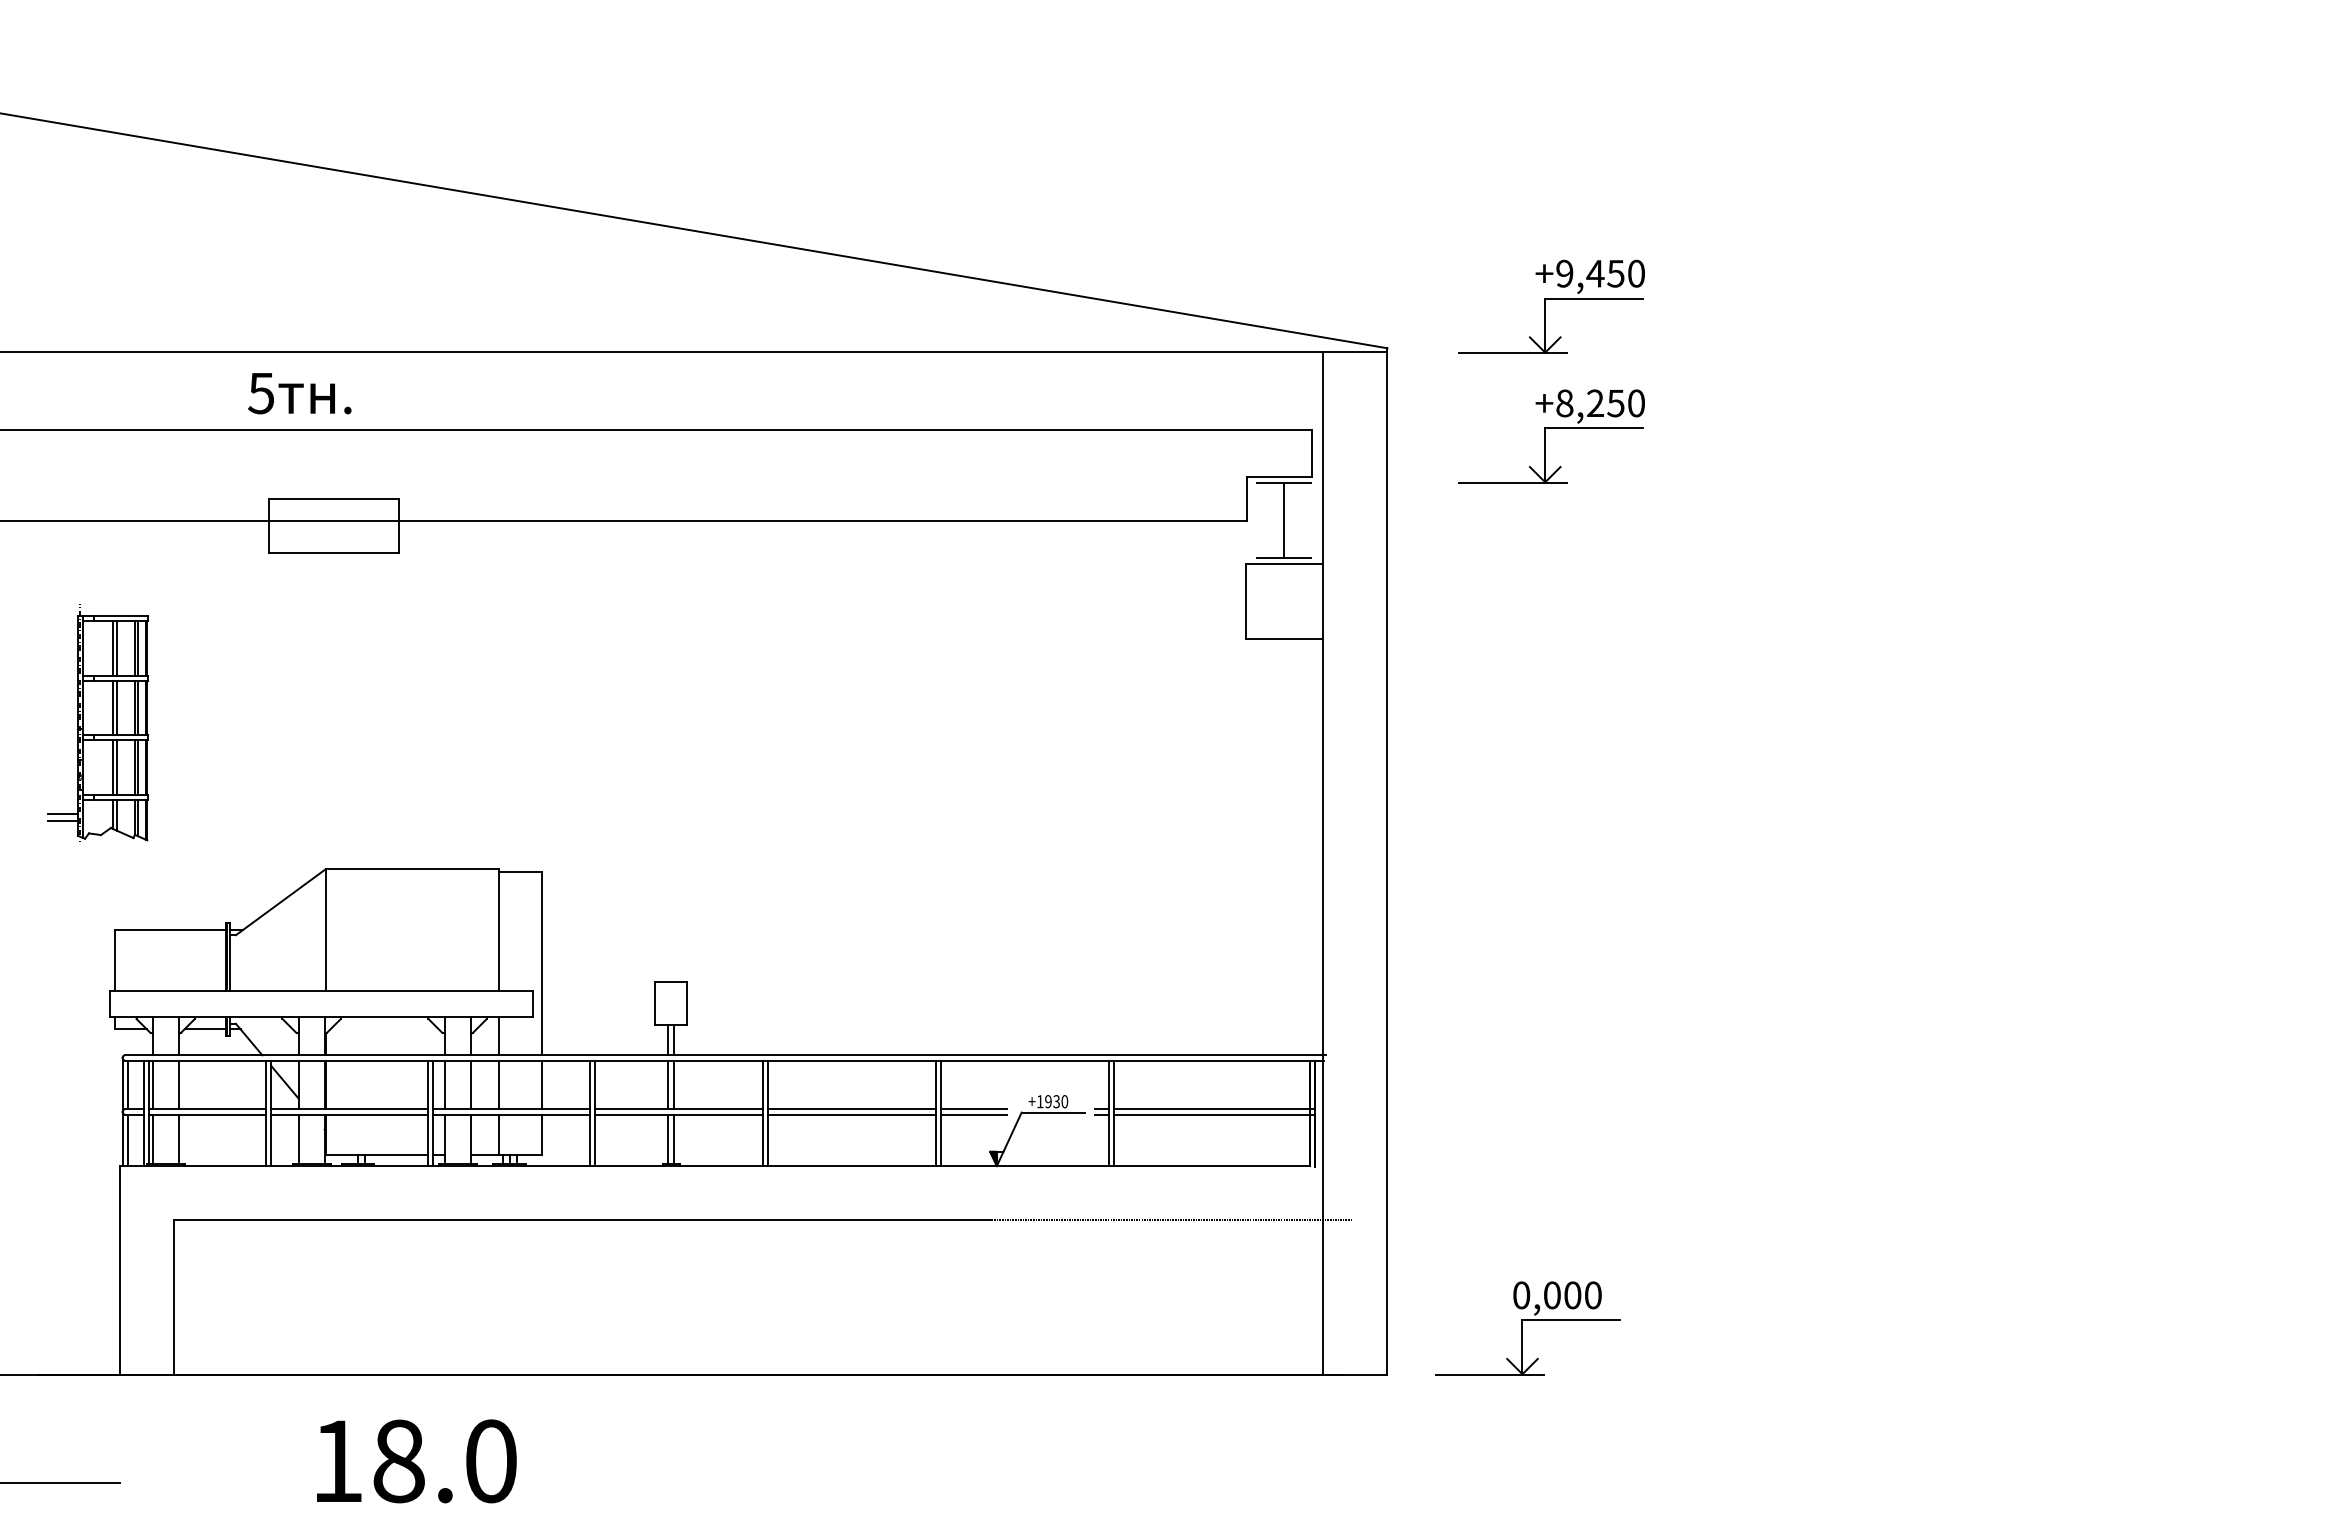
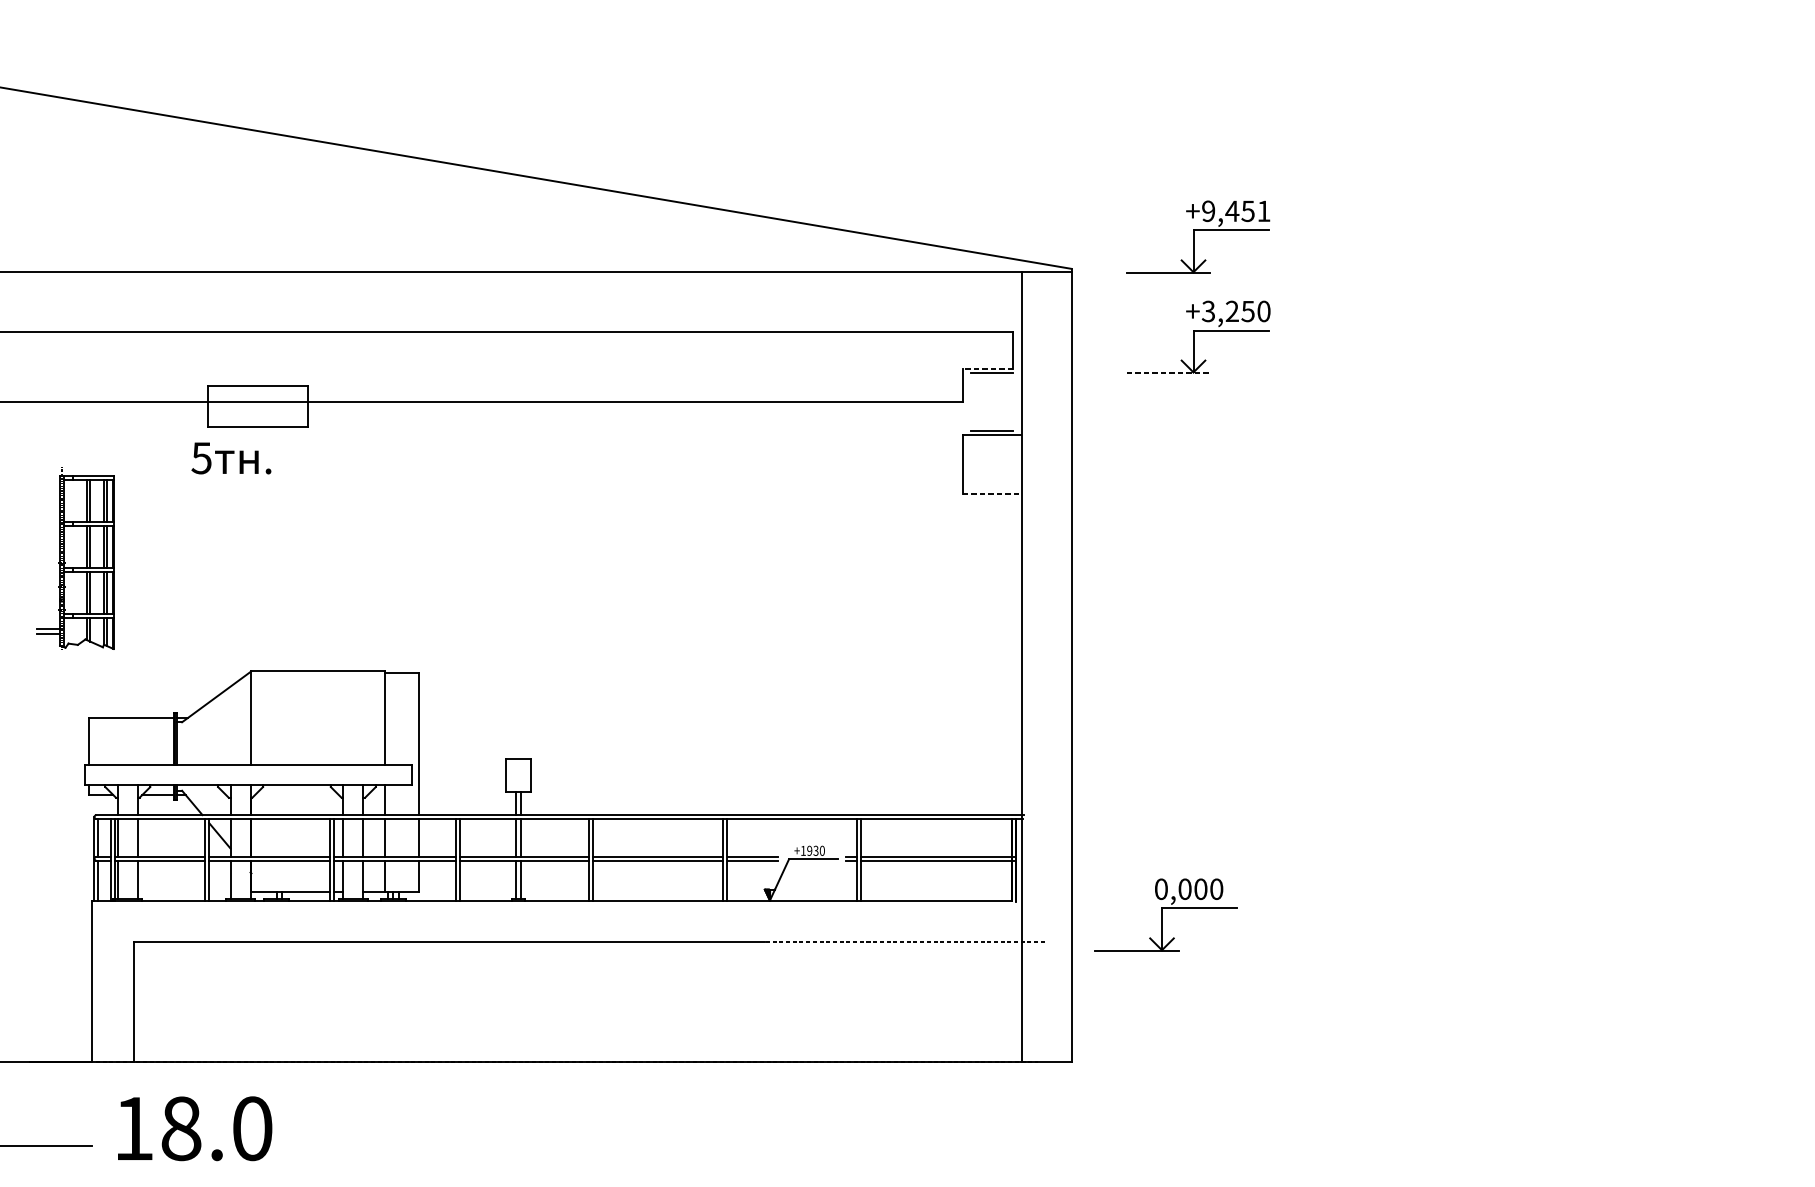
text: (1636, 273) -> (1264, 211), +9,450 -> +9,451
text: (299, 393) -> (231, 458), moved
text: (1564, 403) -> (1208, 311), +8,250 -> +3,250
line: (1278, 477) -> (987, 368), solid -> dashed
line: (1513, 482) -> (1168, 372), solid -> dashed
line: (1284, 520) -> (992, 401), removed
line: (1284, 639) -> (992, 493), solid -> dashed
part: (1527, 1328) -> (1165, 914), moved
text: (416, 1461) -> (194, 1128), moved

